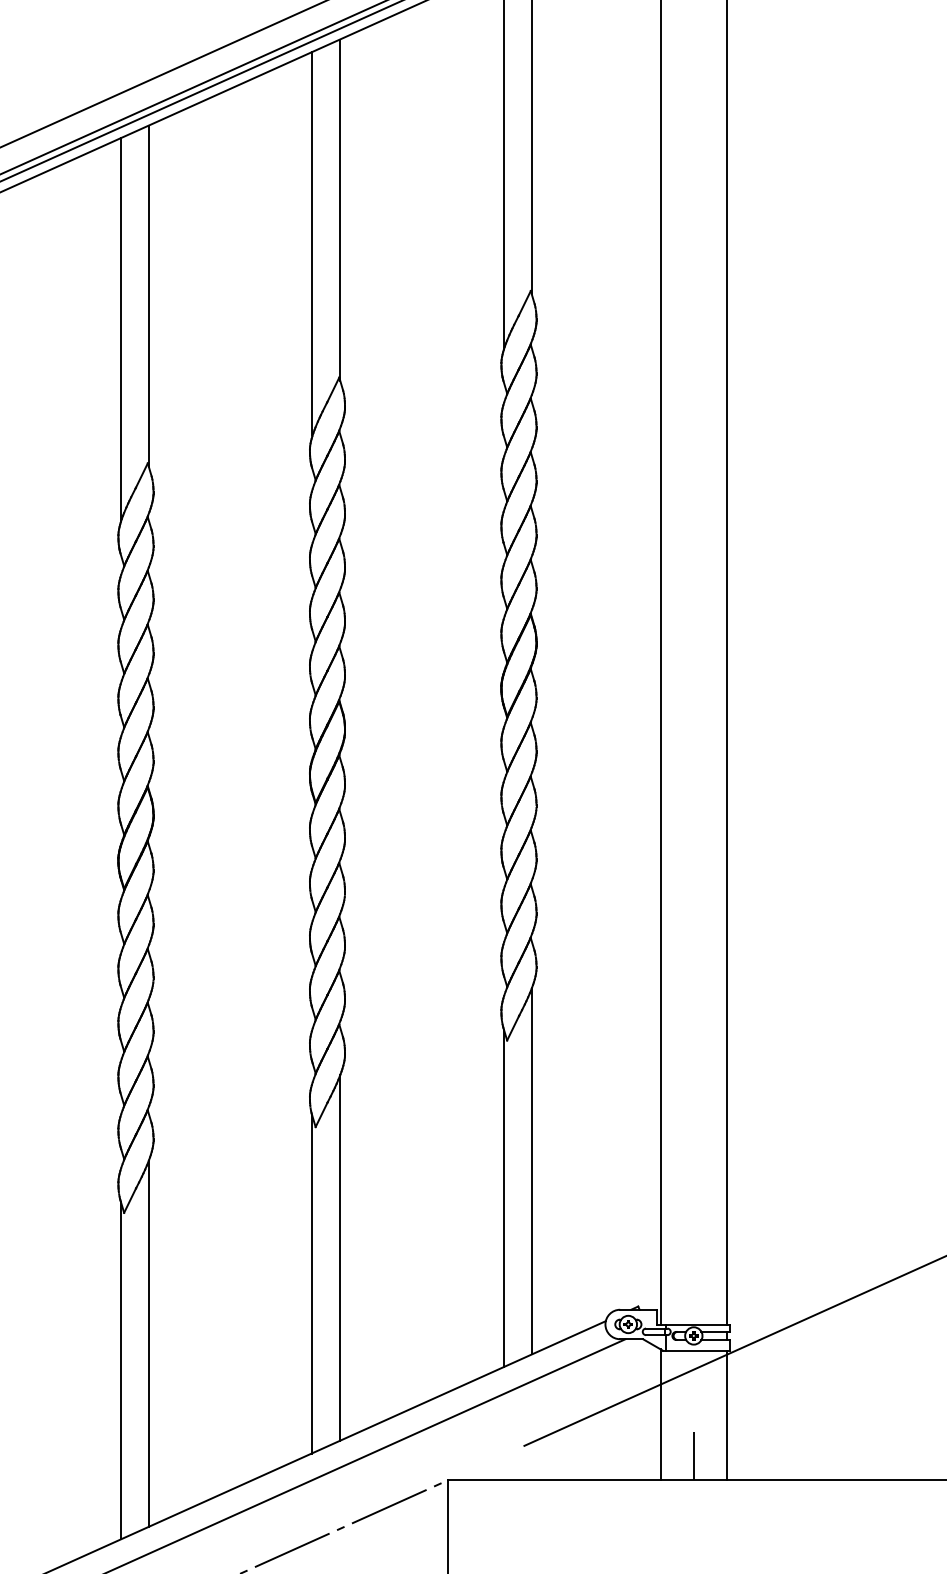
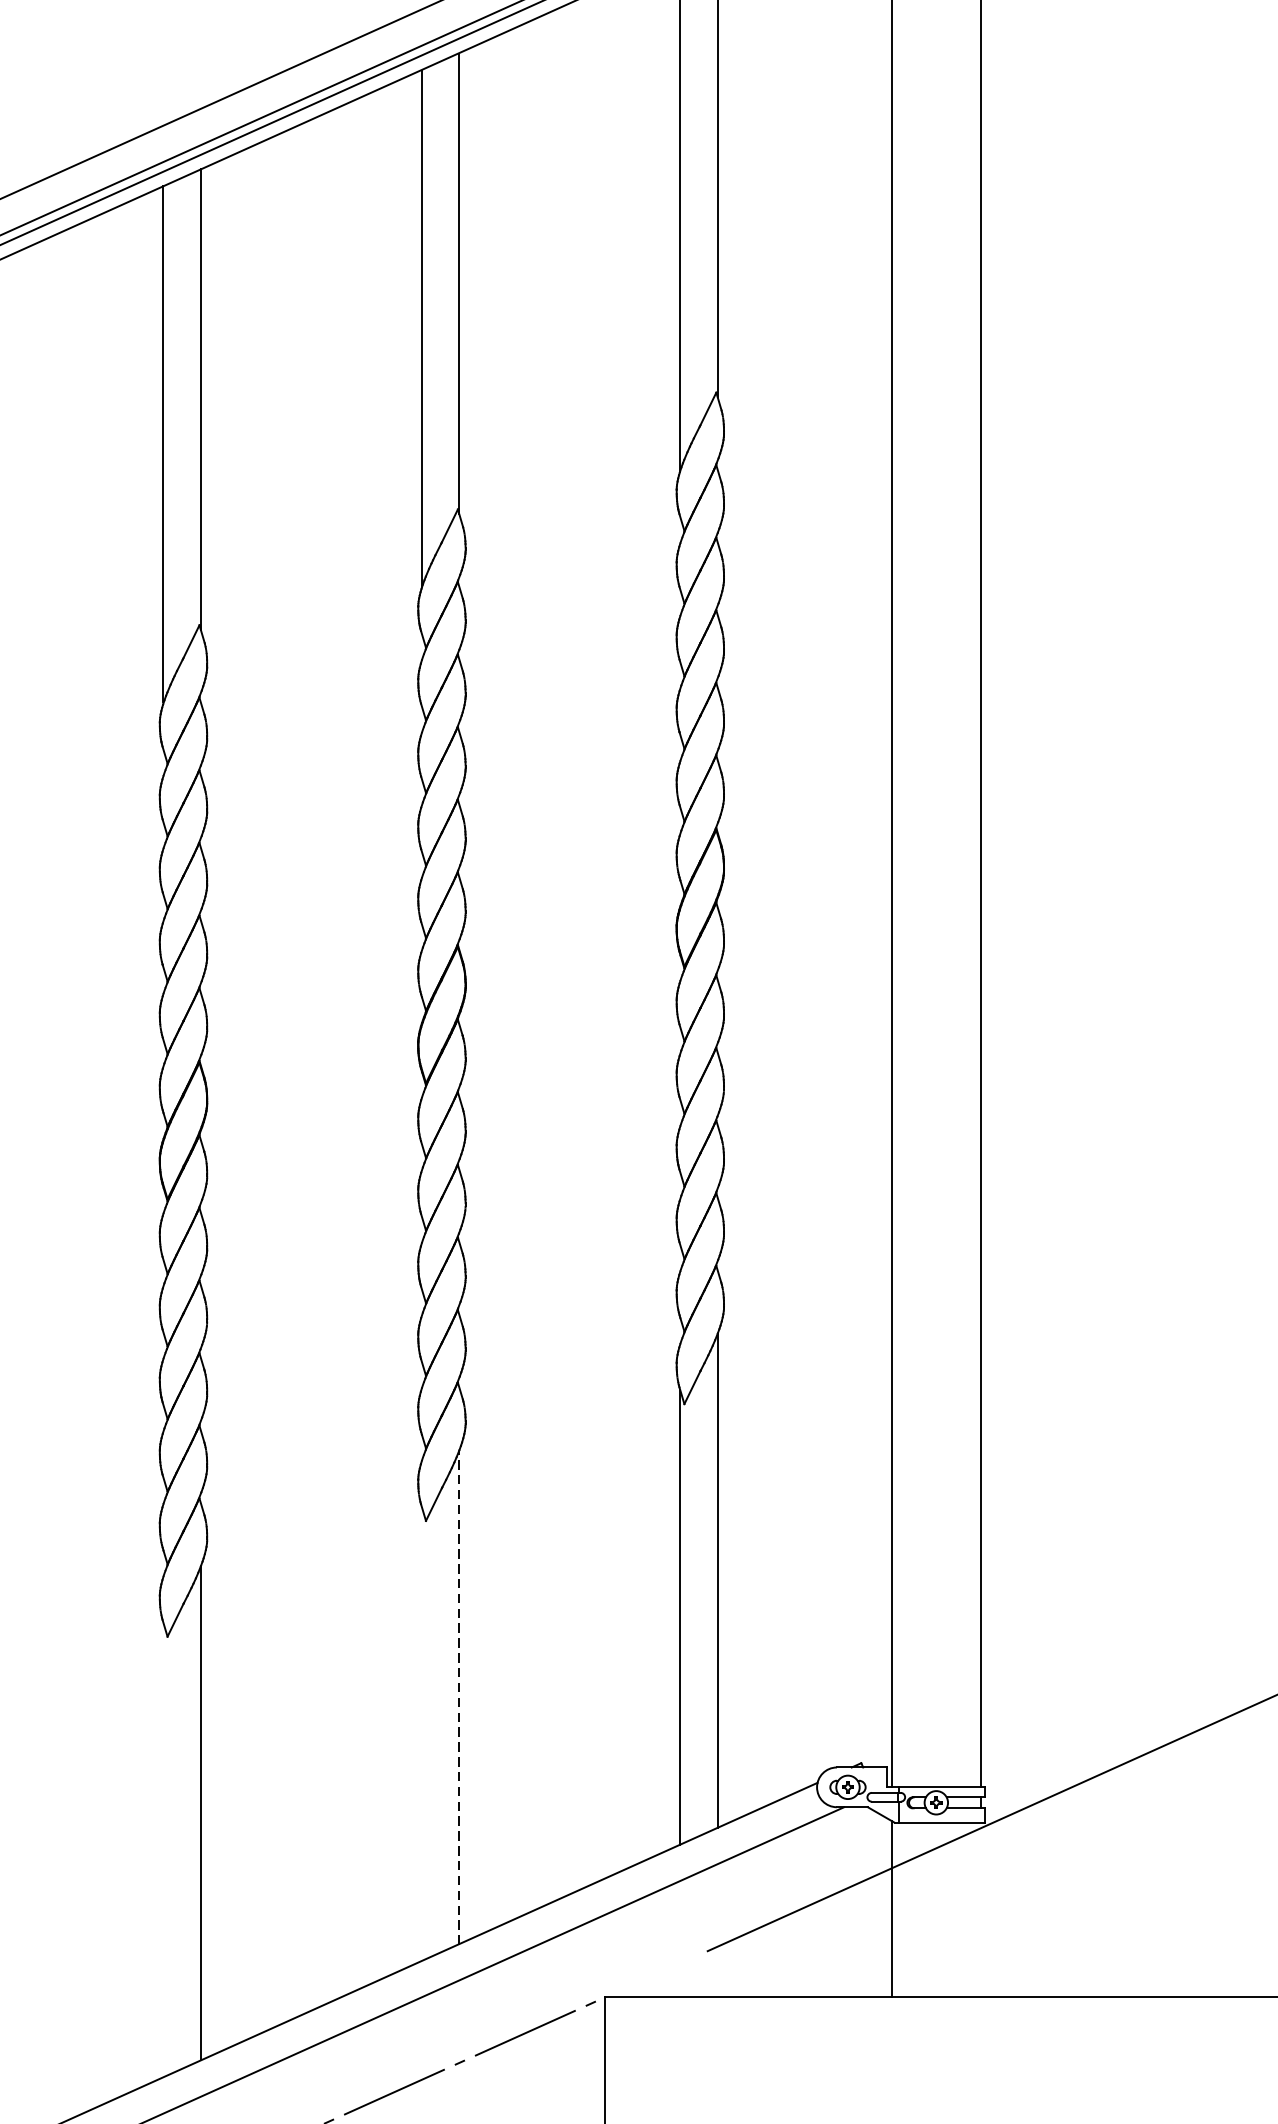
line: (340, 1257) -> (459, 1696), solid -> dashed
line: (312, 1284) -> (421, 1733), removed
line: (120, 1370) -> (162, 1849), removed
line: (726, 1415) -> (980, 1910), removed
line: (693, 1455) -> (935, 1964), removed

